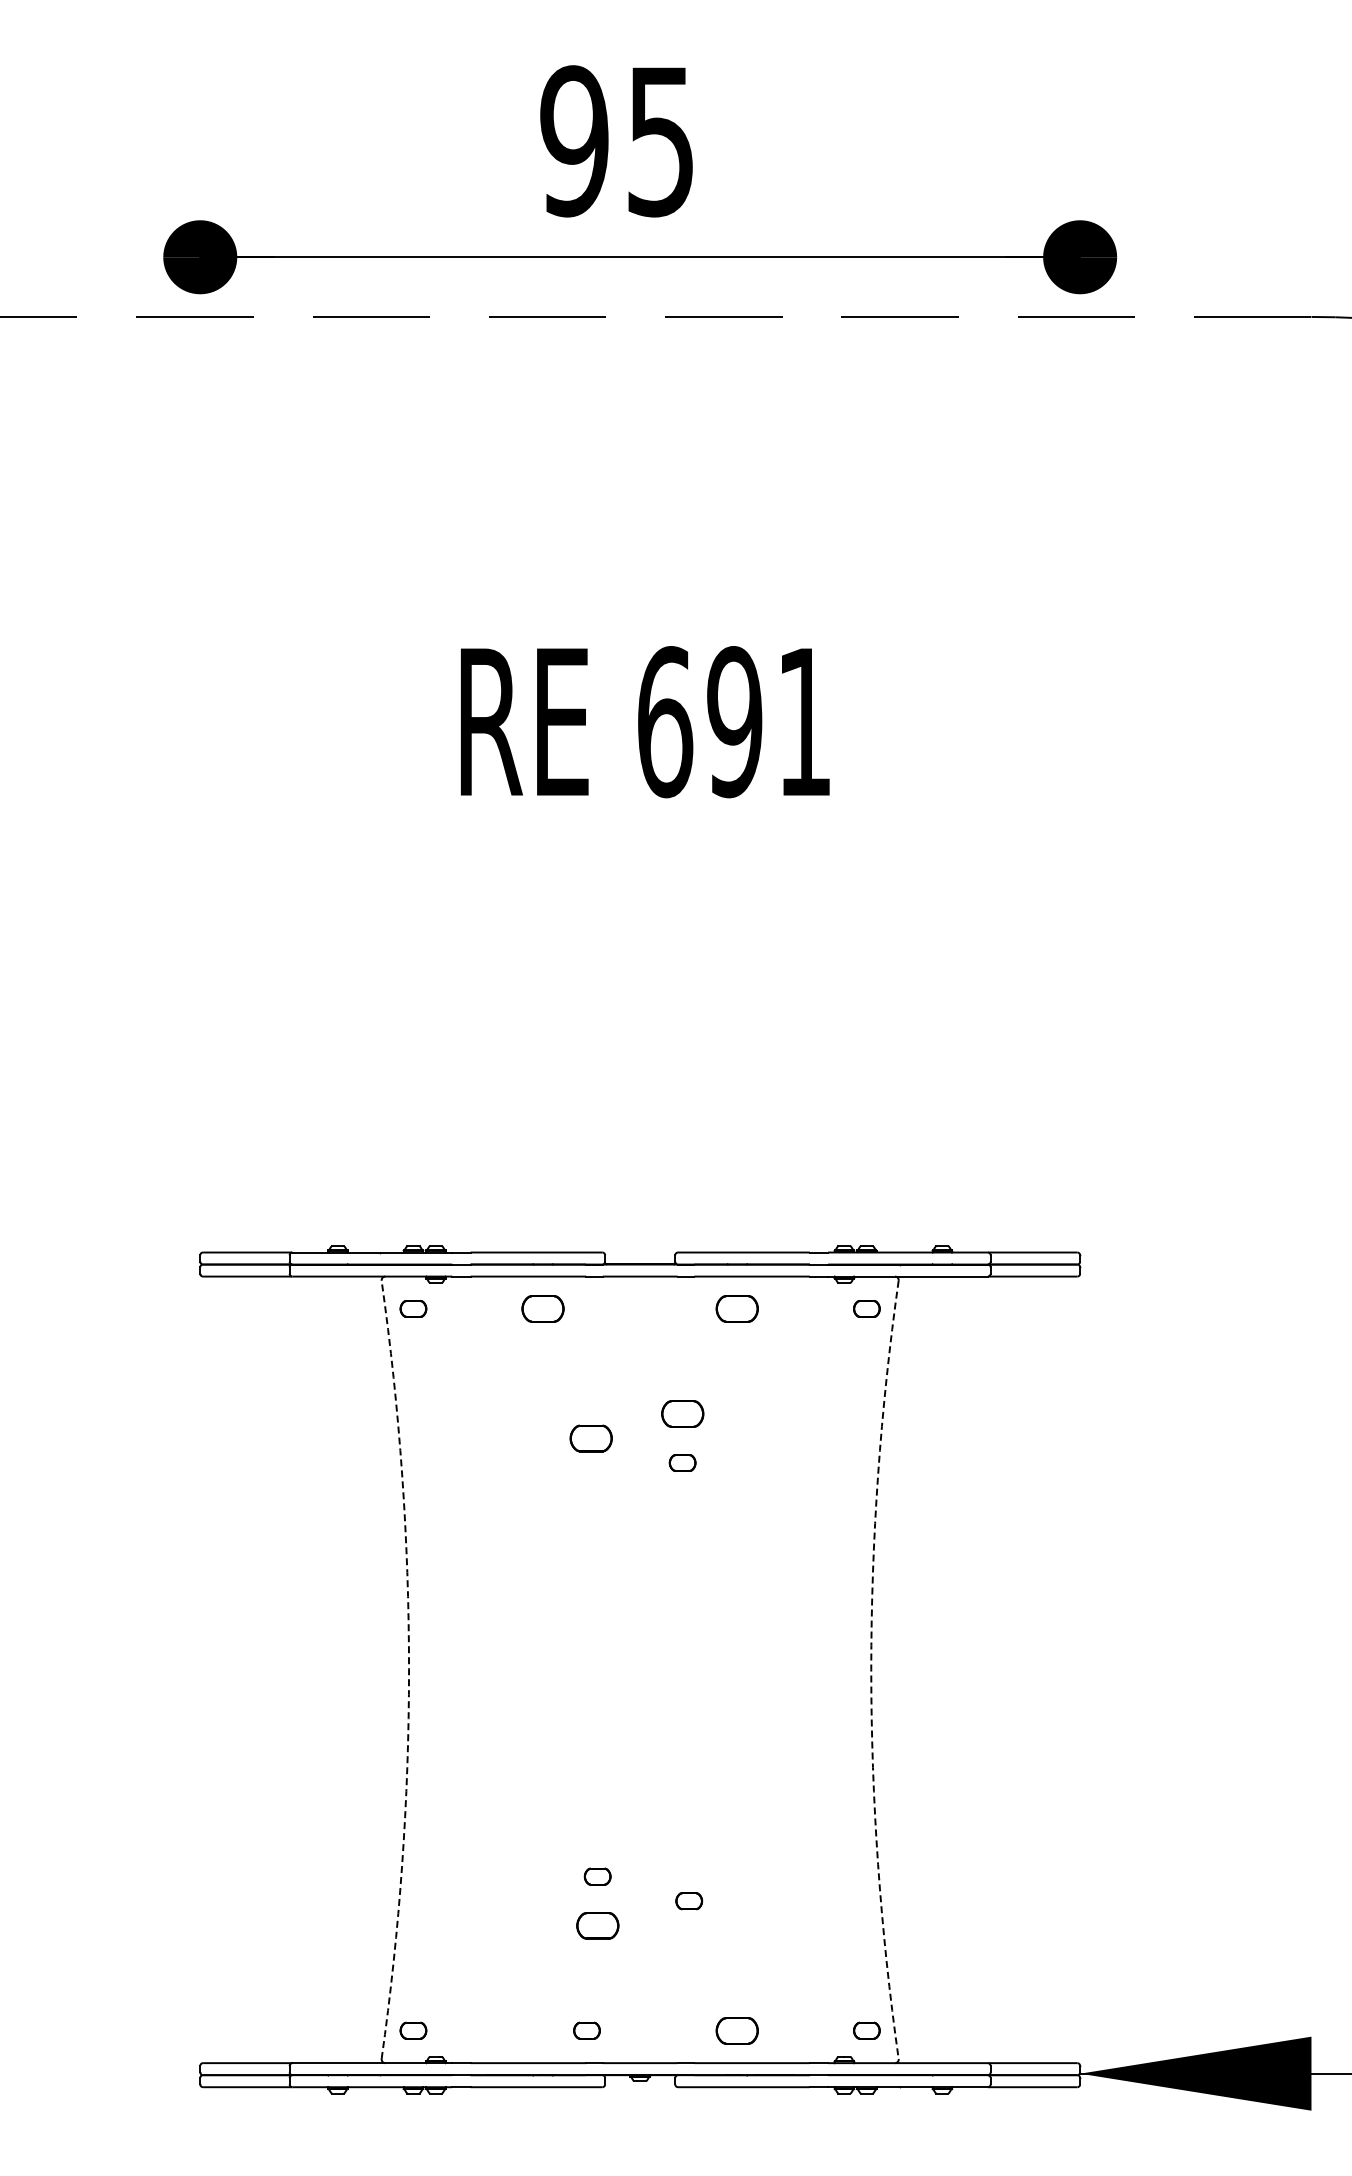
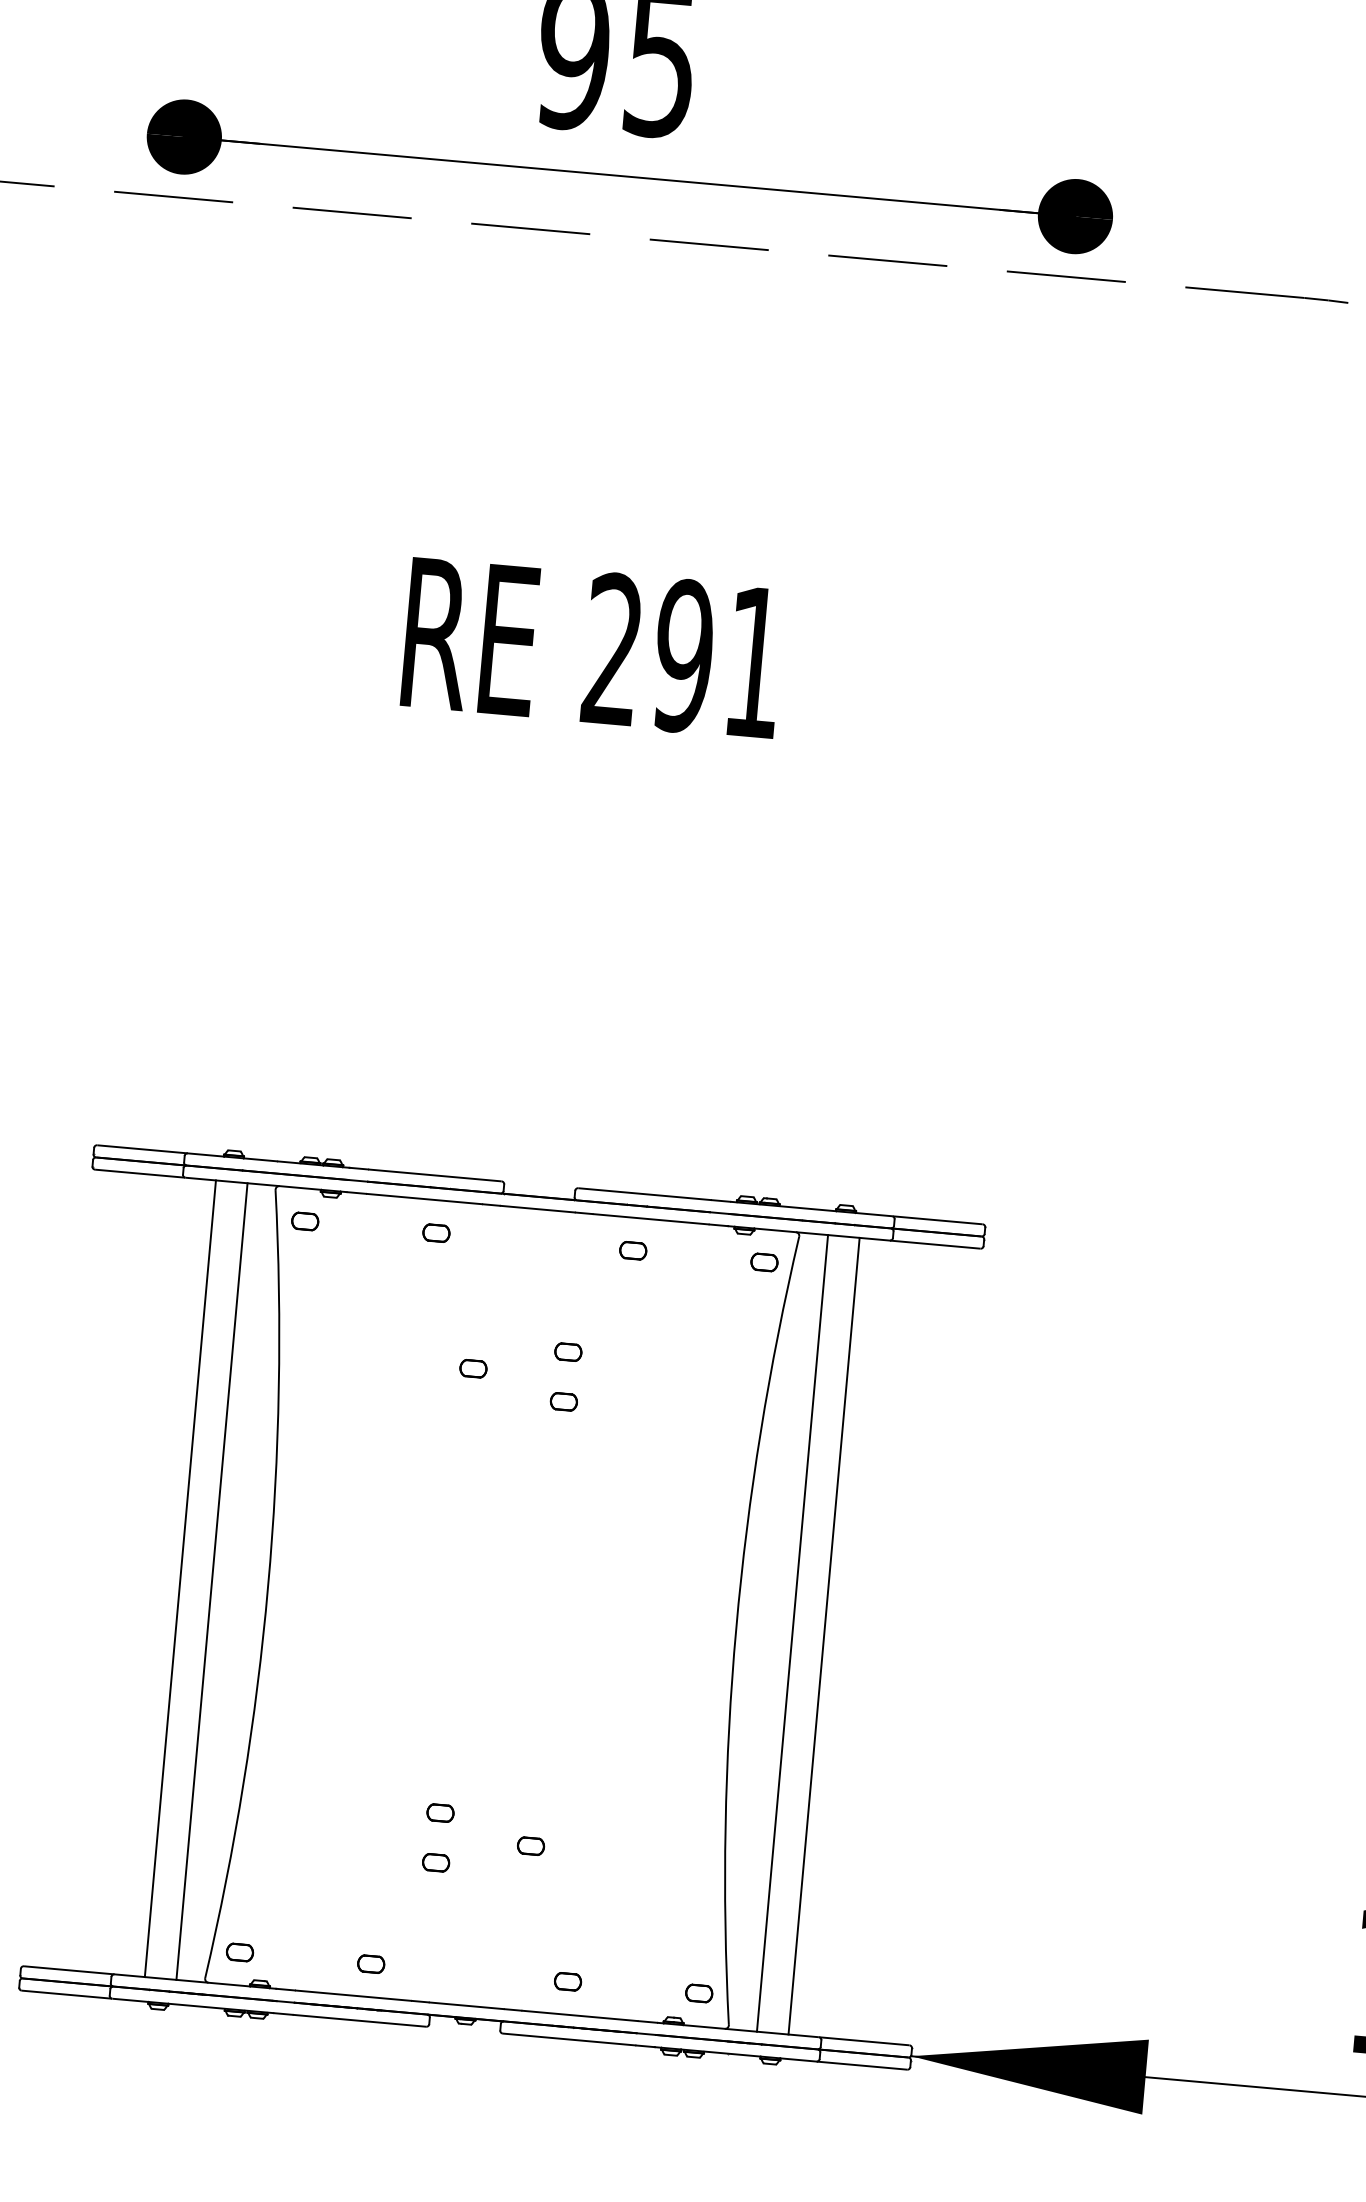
text: (665, 722) -> (613, 650), 691 -> 291
part: (542, 1308) -> (435, 1232), size x0.62
part: (737, 1308) -> (633, 1250), size x0.62
part: (682, 1413) -> (568, 1351), size x0.62
part: (590, 1438) -> (472, 1368), size x0.62
line: (322, 1669) -> (180, 1578), added
line: (353, 1669) -> (211, 1581), added
arc: (409, 1669) -> (268, 1586), dashed -> solid
arc: (871, 1669) -> (736, 1628), dashed -> solid
line: (926, 1669) -> (792, 1632), added
line: (957, 1669) -> (823, 1635), added
part: (597, 1925) -> (435, 1862), size x0.62
part: (586, 2030) -> (370, 1963), moved
part: (737, 2030) -> (568, 1981), size x0.62

